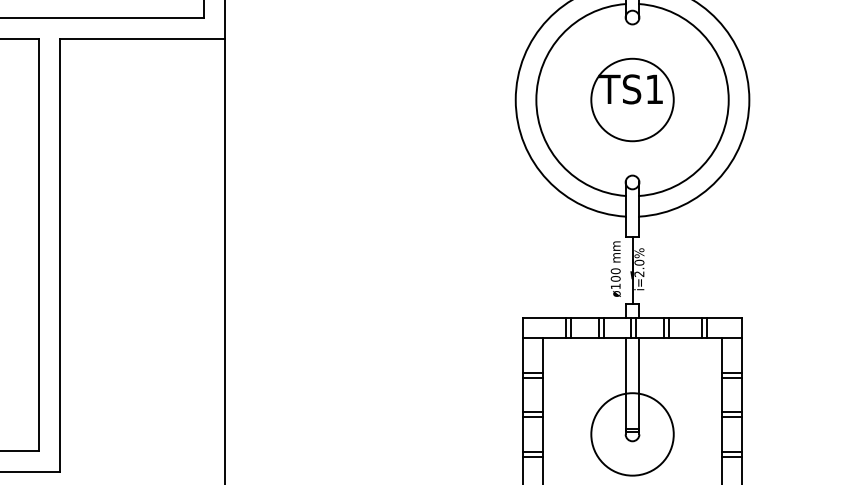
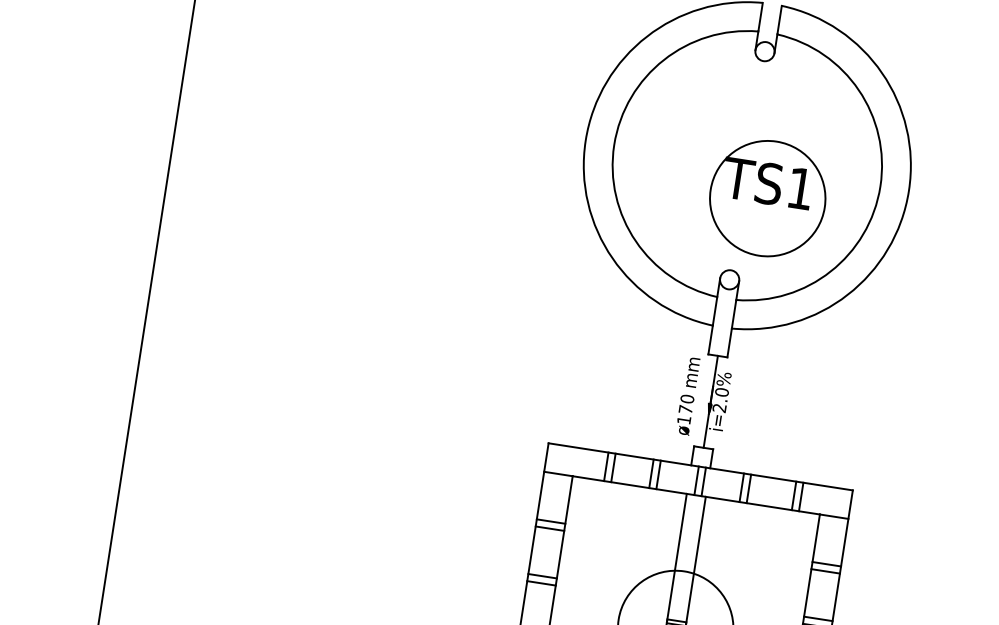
part: (632, 99) -> (767, 197), moved
text: (615, 278) -> (685, 409), ø100 -> ø170

